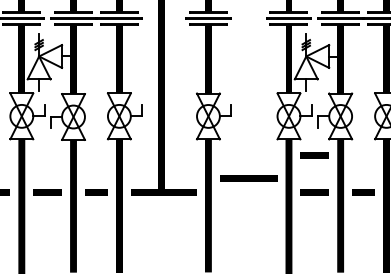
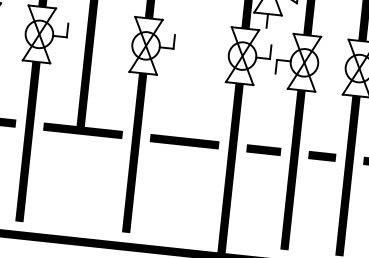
line: (314, 155) -> (268, 106), removed
line: (248, 178) -> (184, 142), moved

